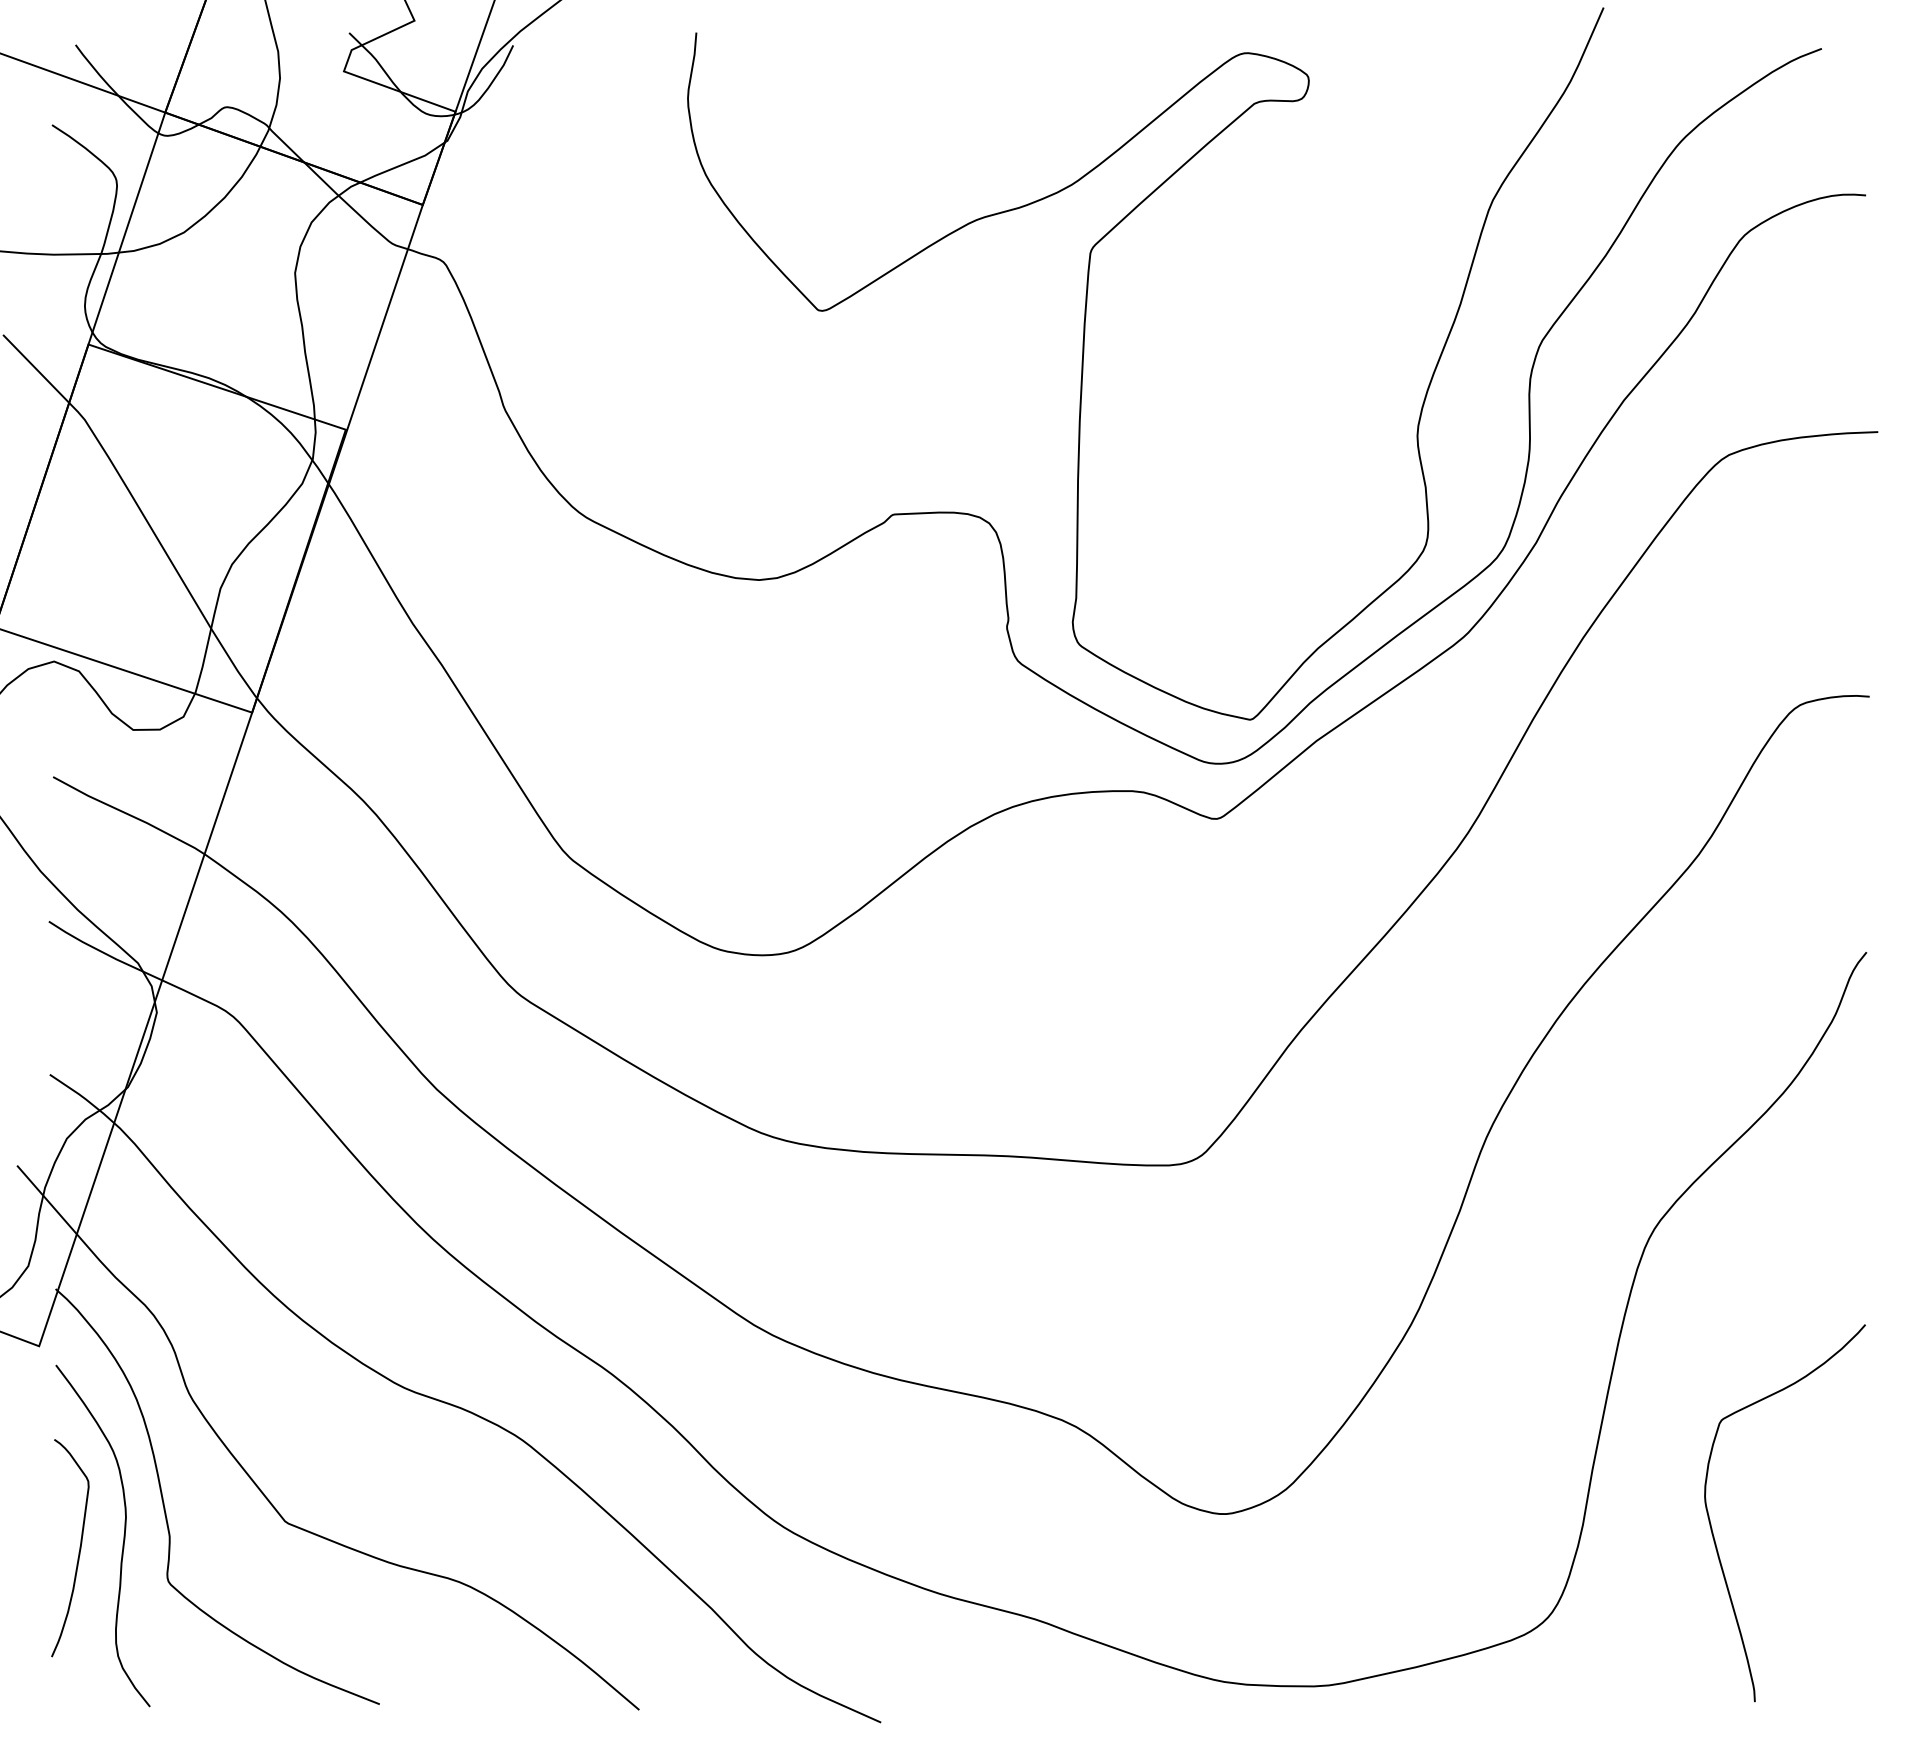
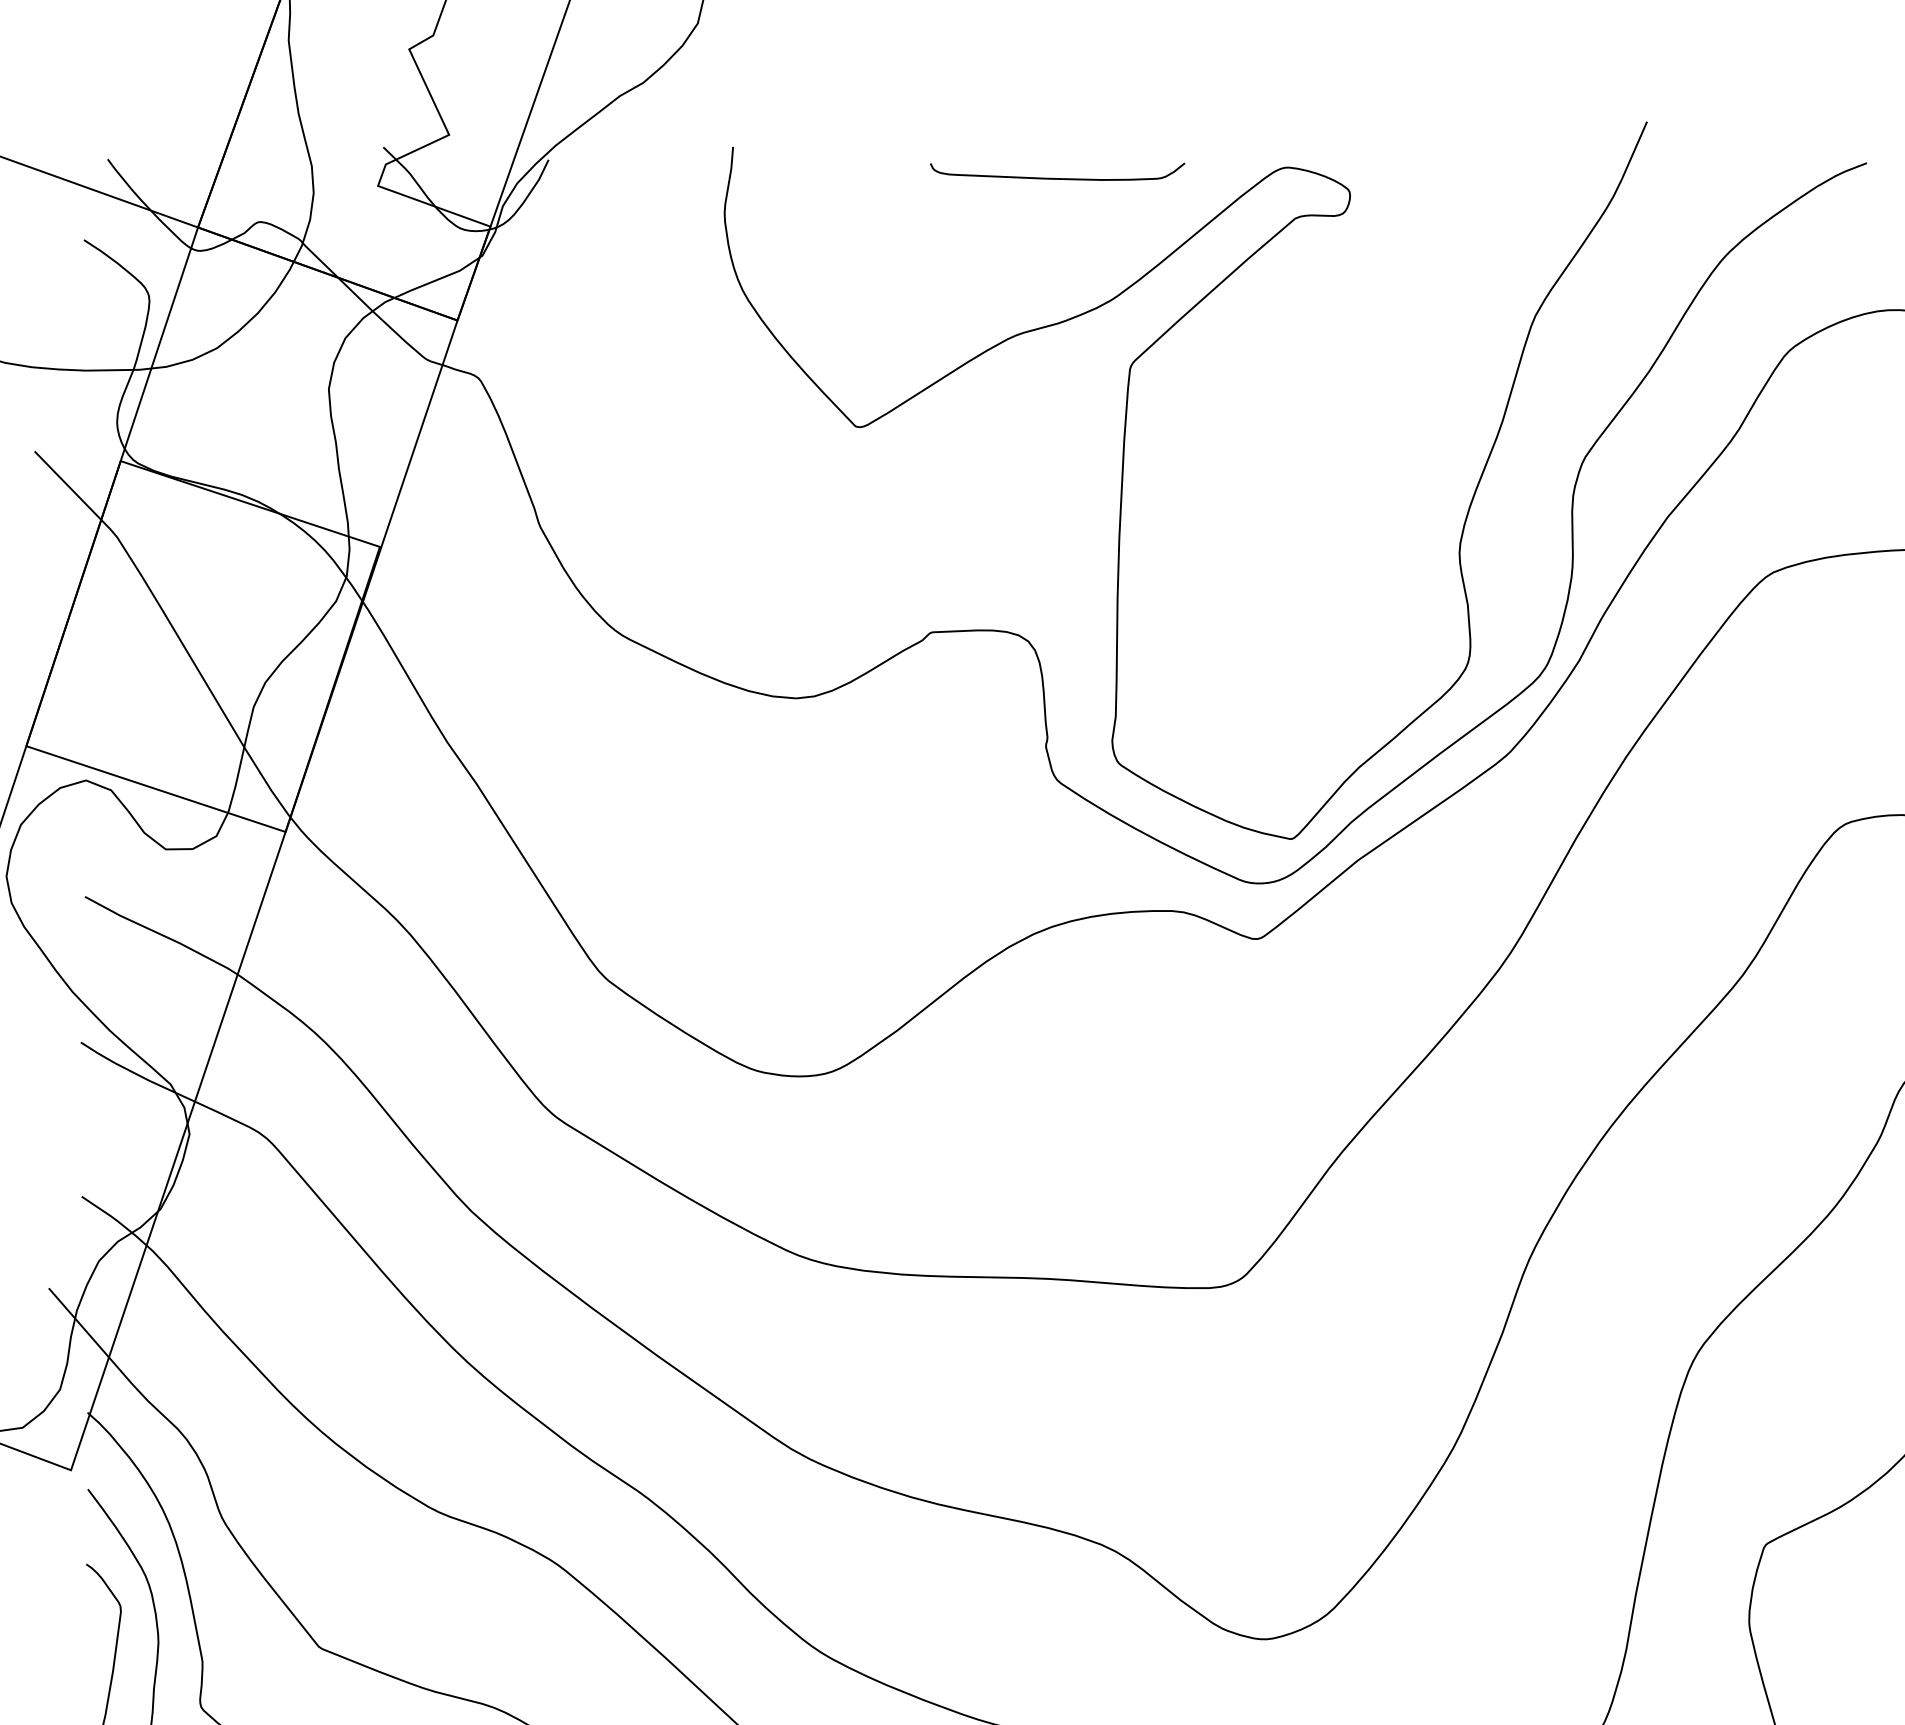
curve: (1018, 63) -> (1057, 178), added

